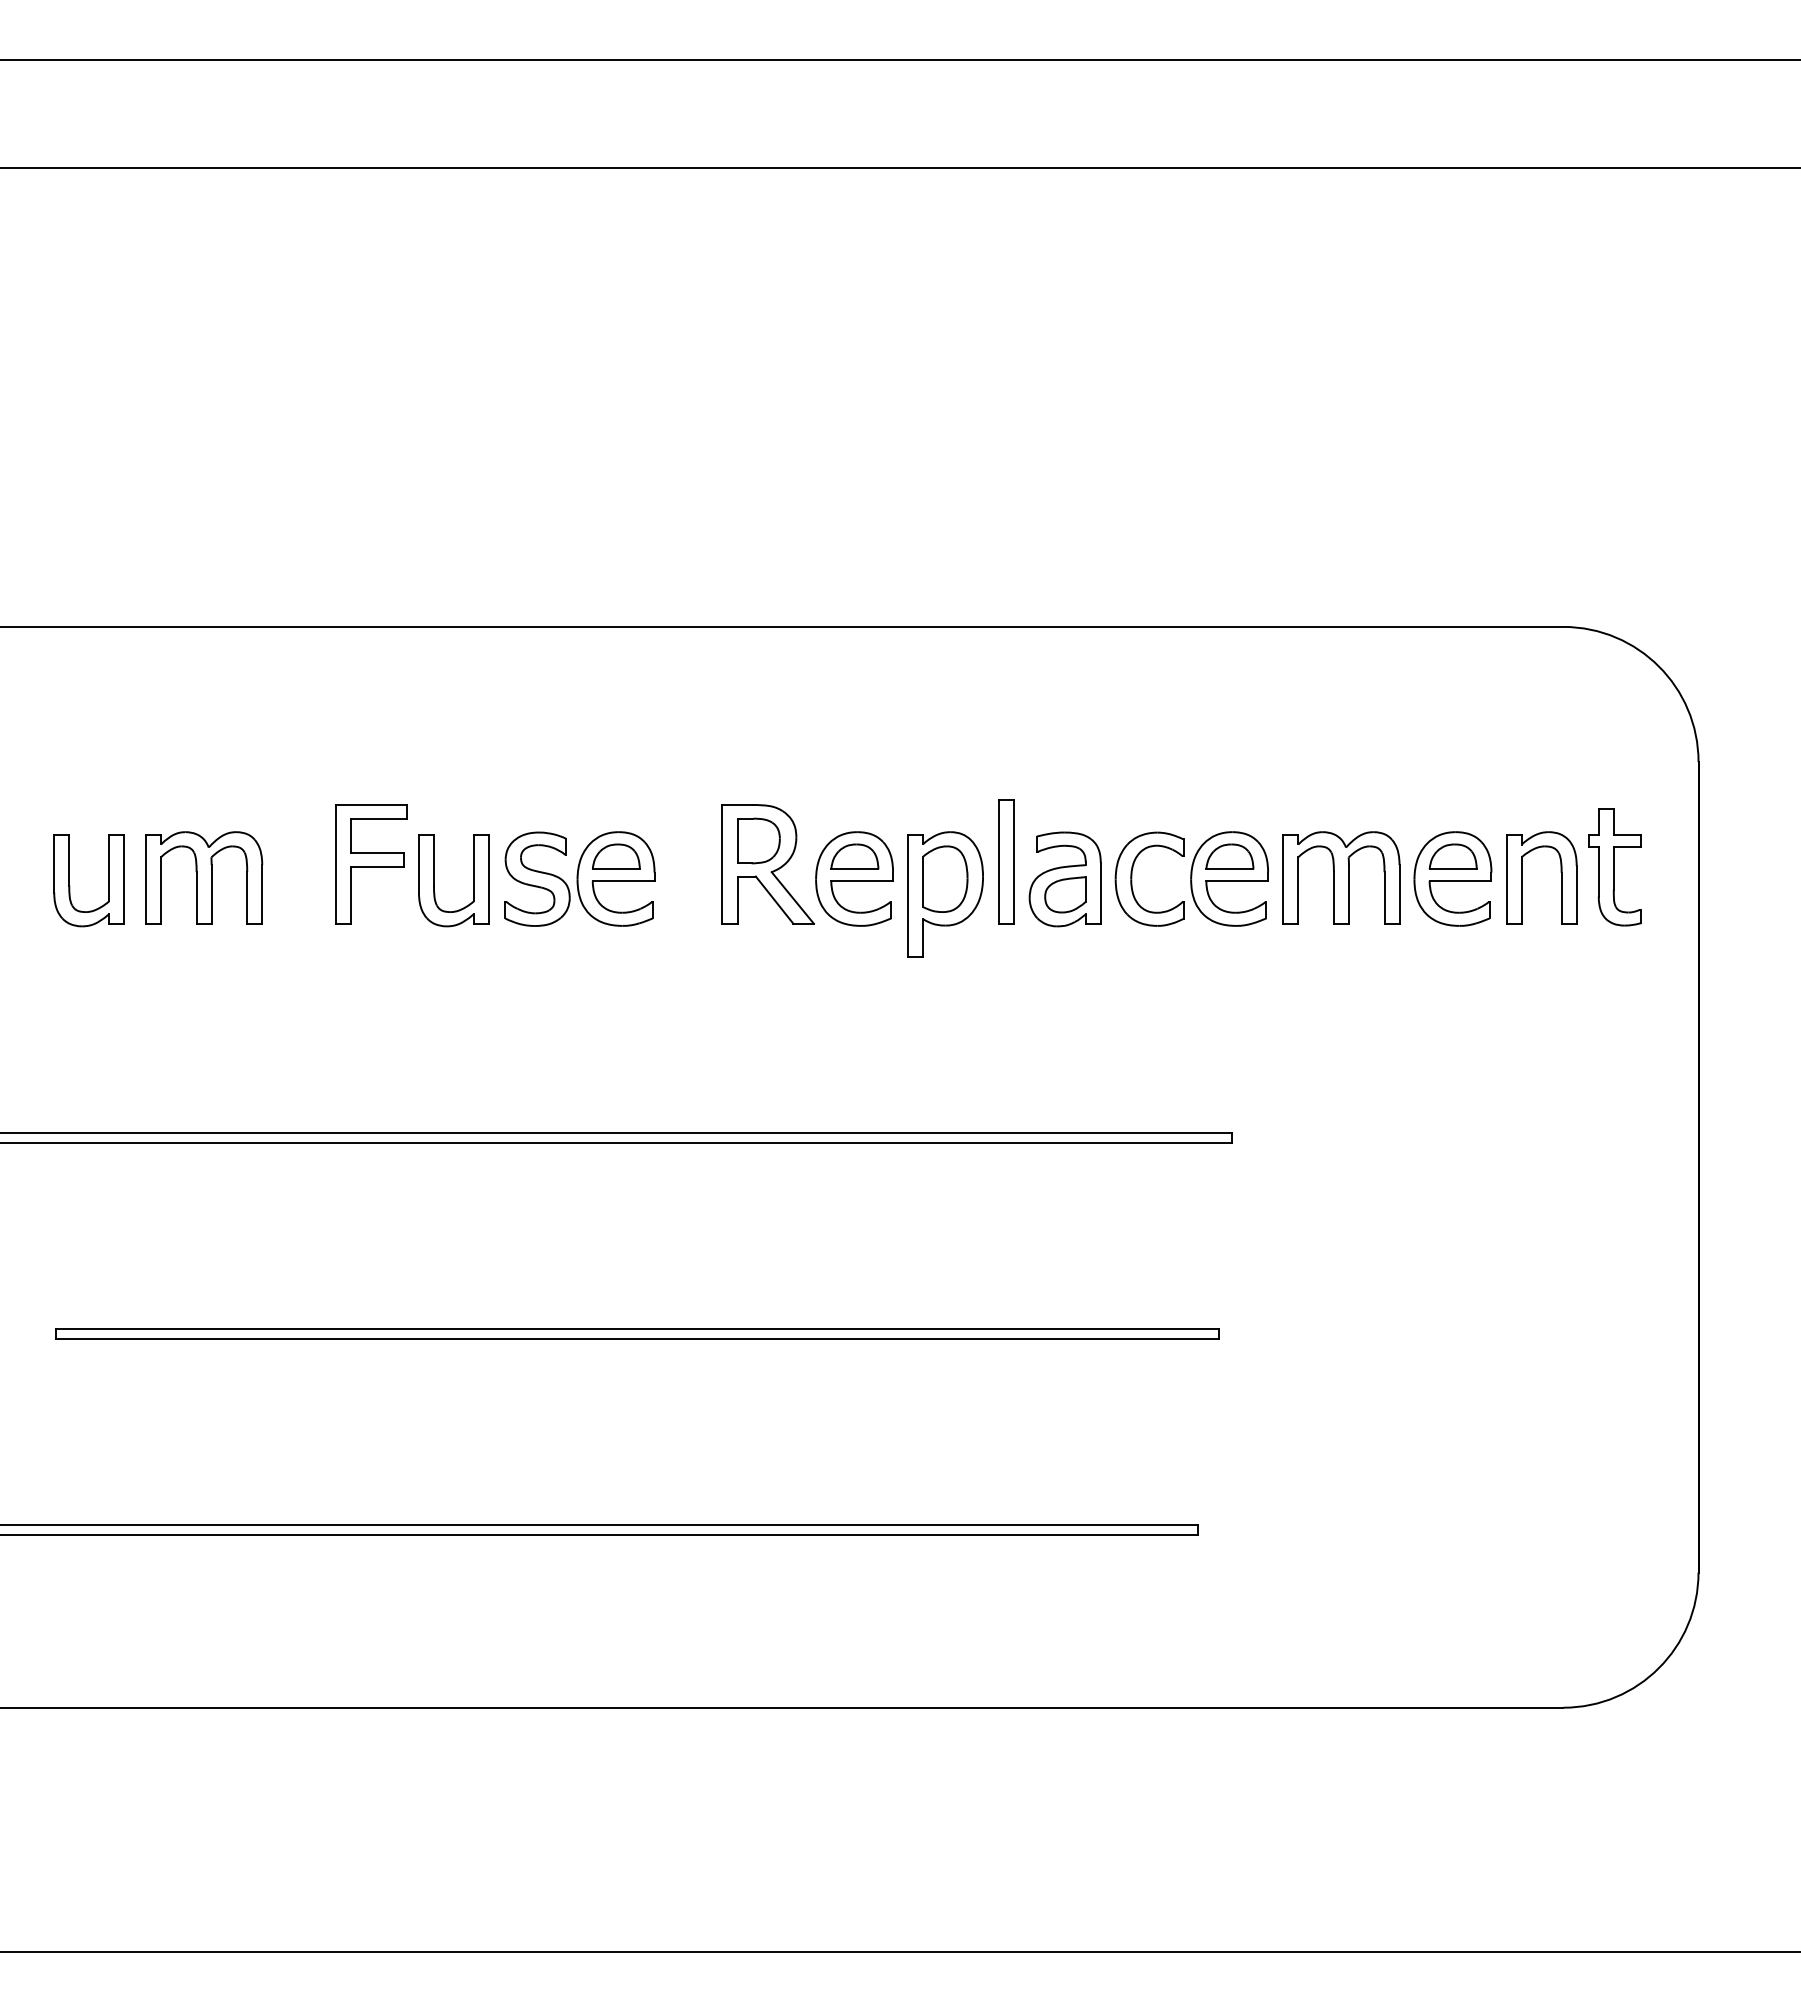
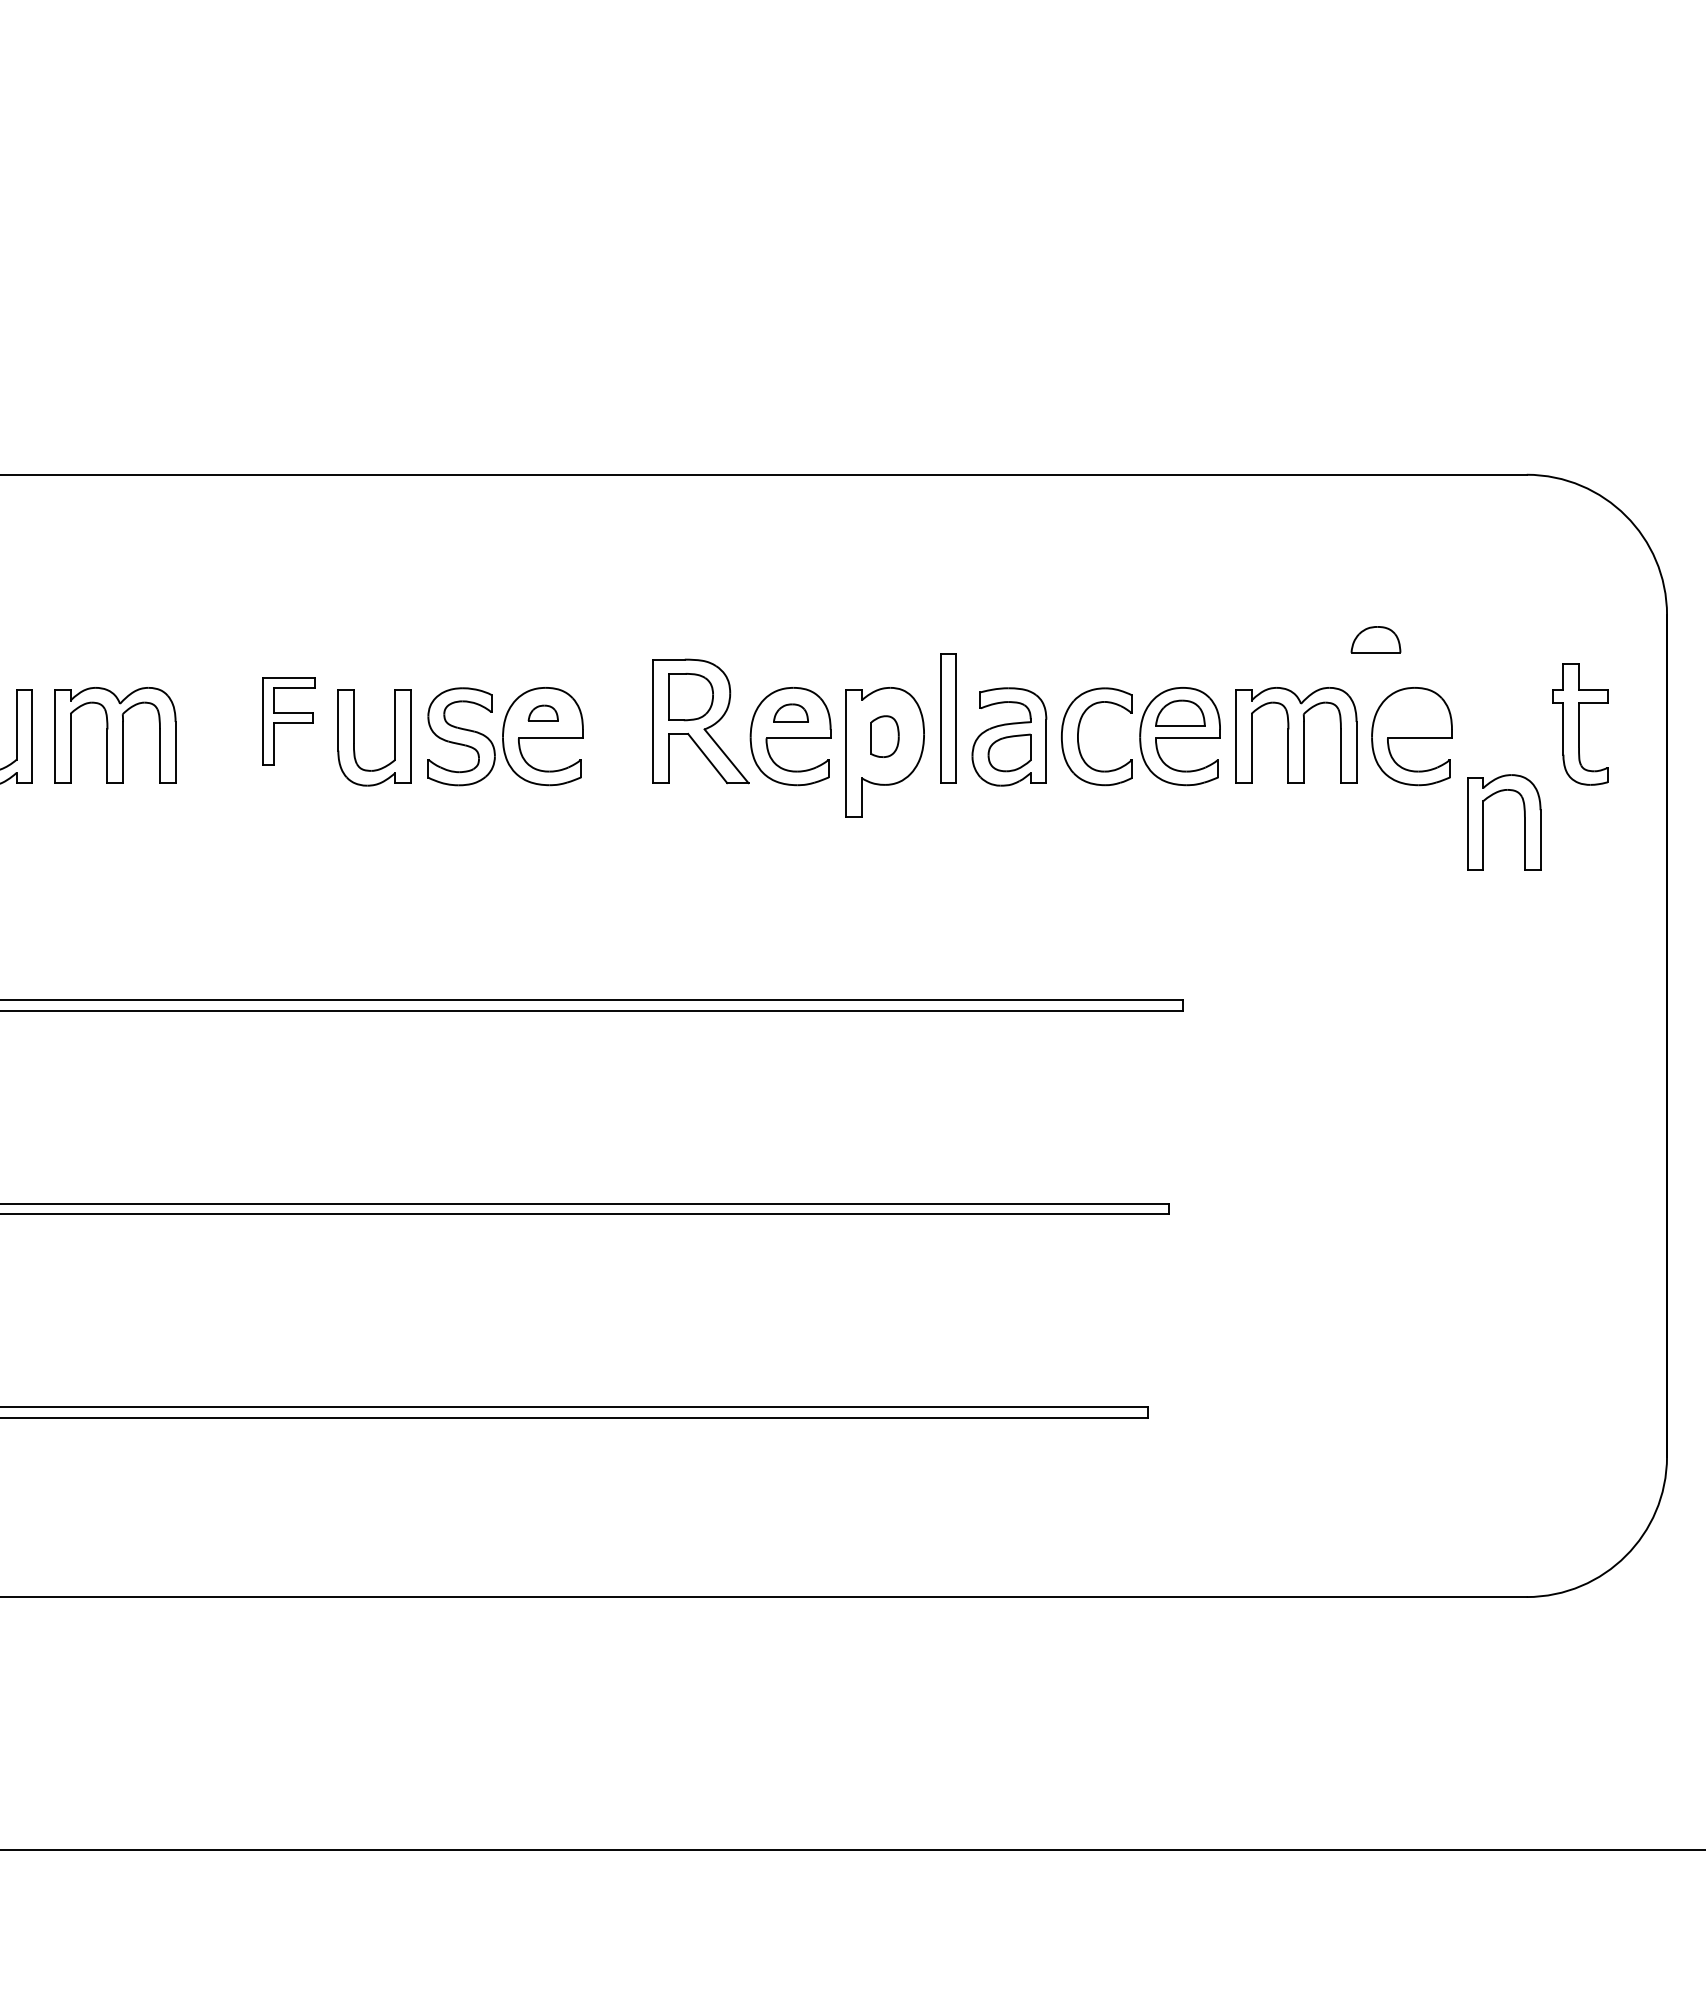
part: (616, 856) -> (543, 713), size x0.6
part: (854, 856) -> (790, 713), size x0.7
part: (1452, 856) -> (1375, 639), moved
part: (371, 864) -> (289, 721), size x0.7
part: (1522, 877) -> (1484, 822), moved
part: (945, 878) -> (885, 735), size x0.6

